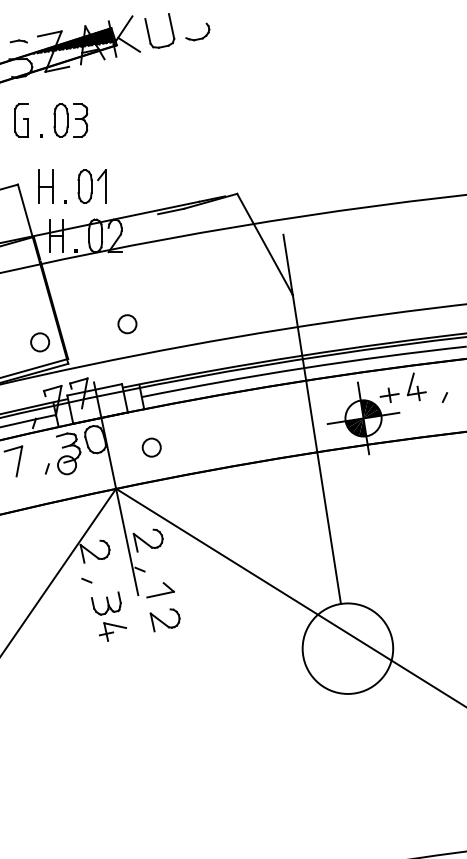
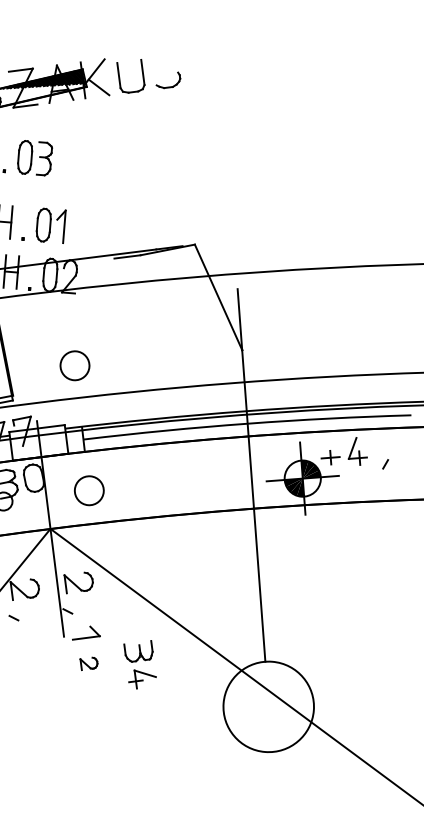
circle: (127, 324) -> (75, 366), size x1.6
circle: (151, 447) -> (89, 490), size x1.6
part: (108, 616) -> (139, 664), moved
part: (164, 620) -> (88, 664), size x0.6

